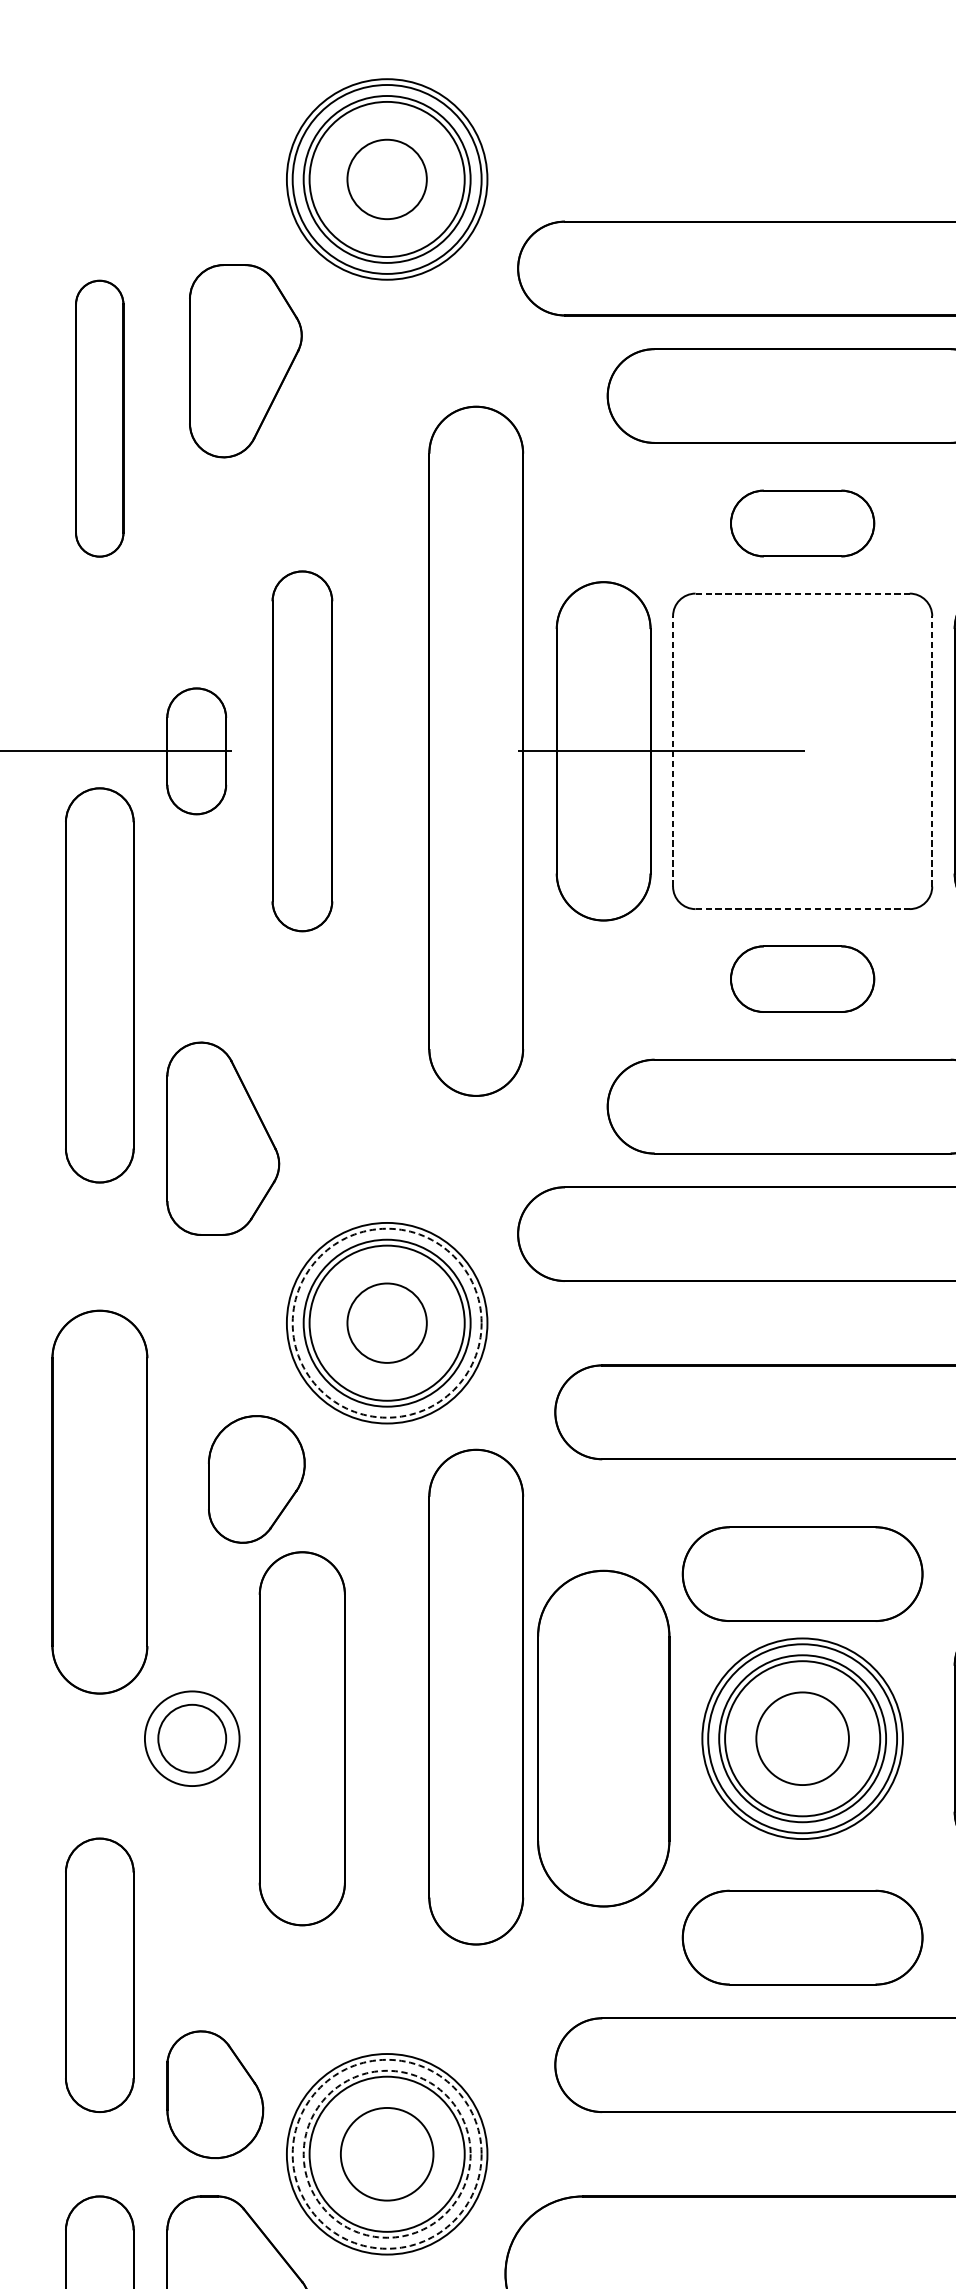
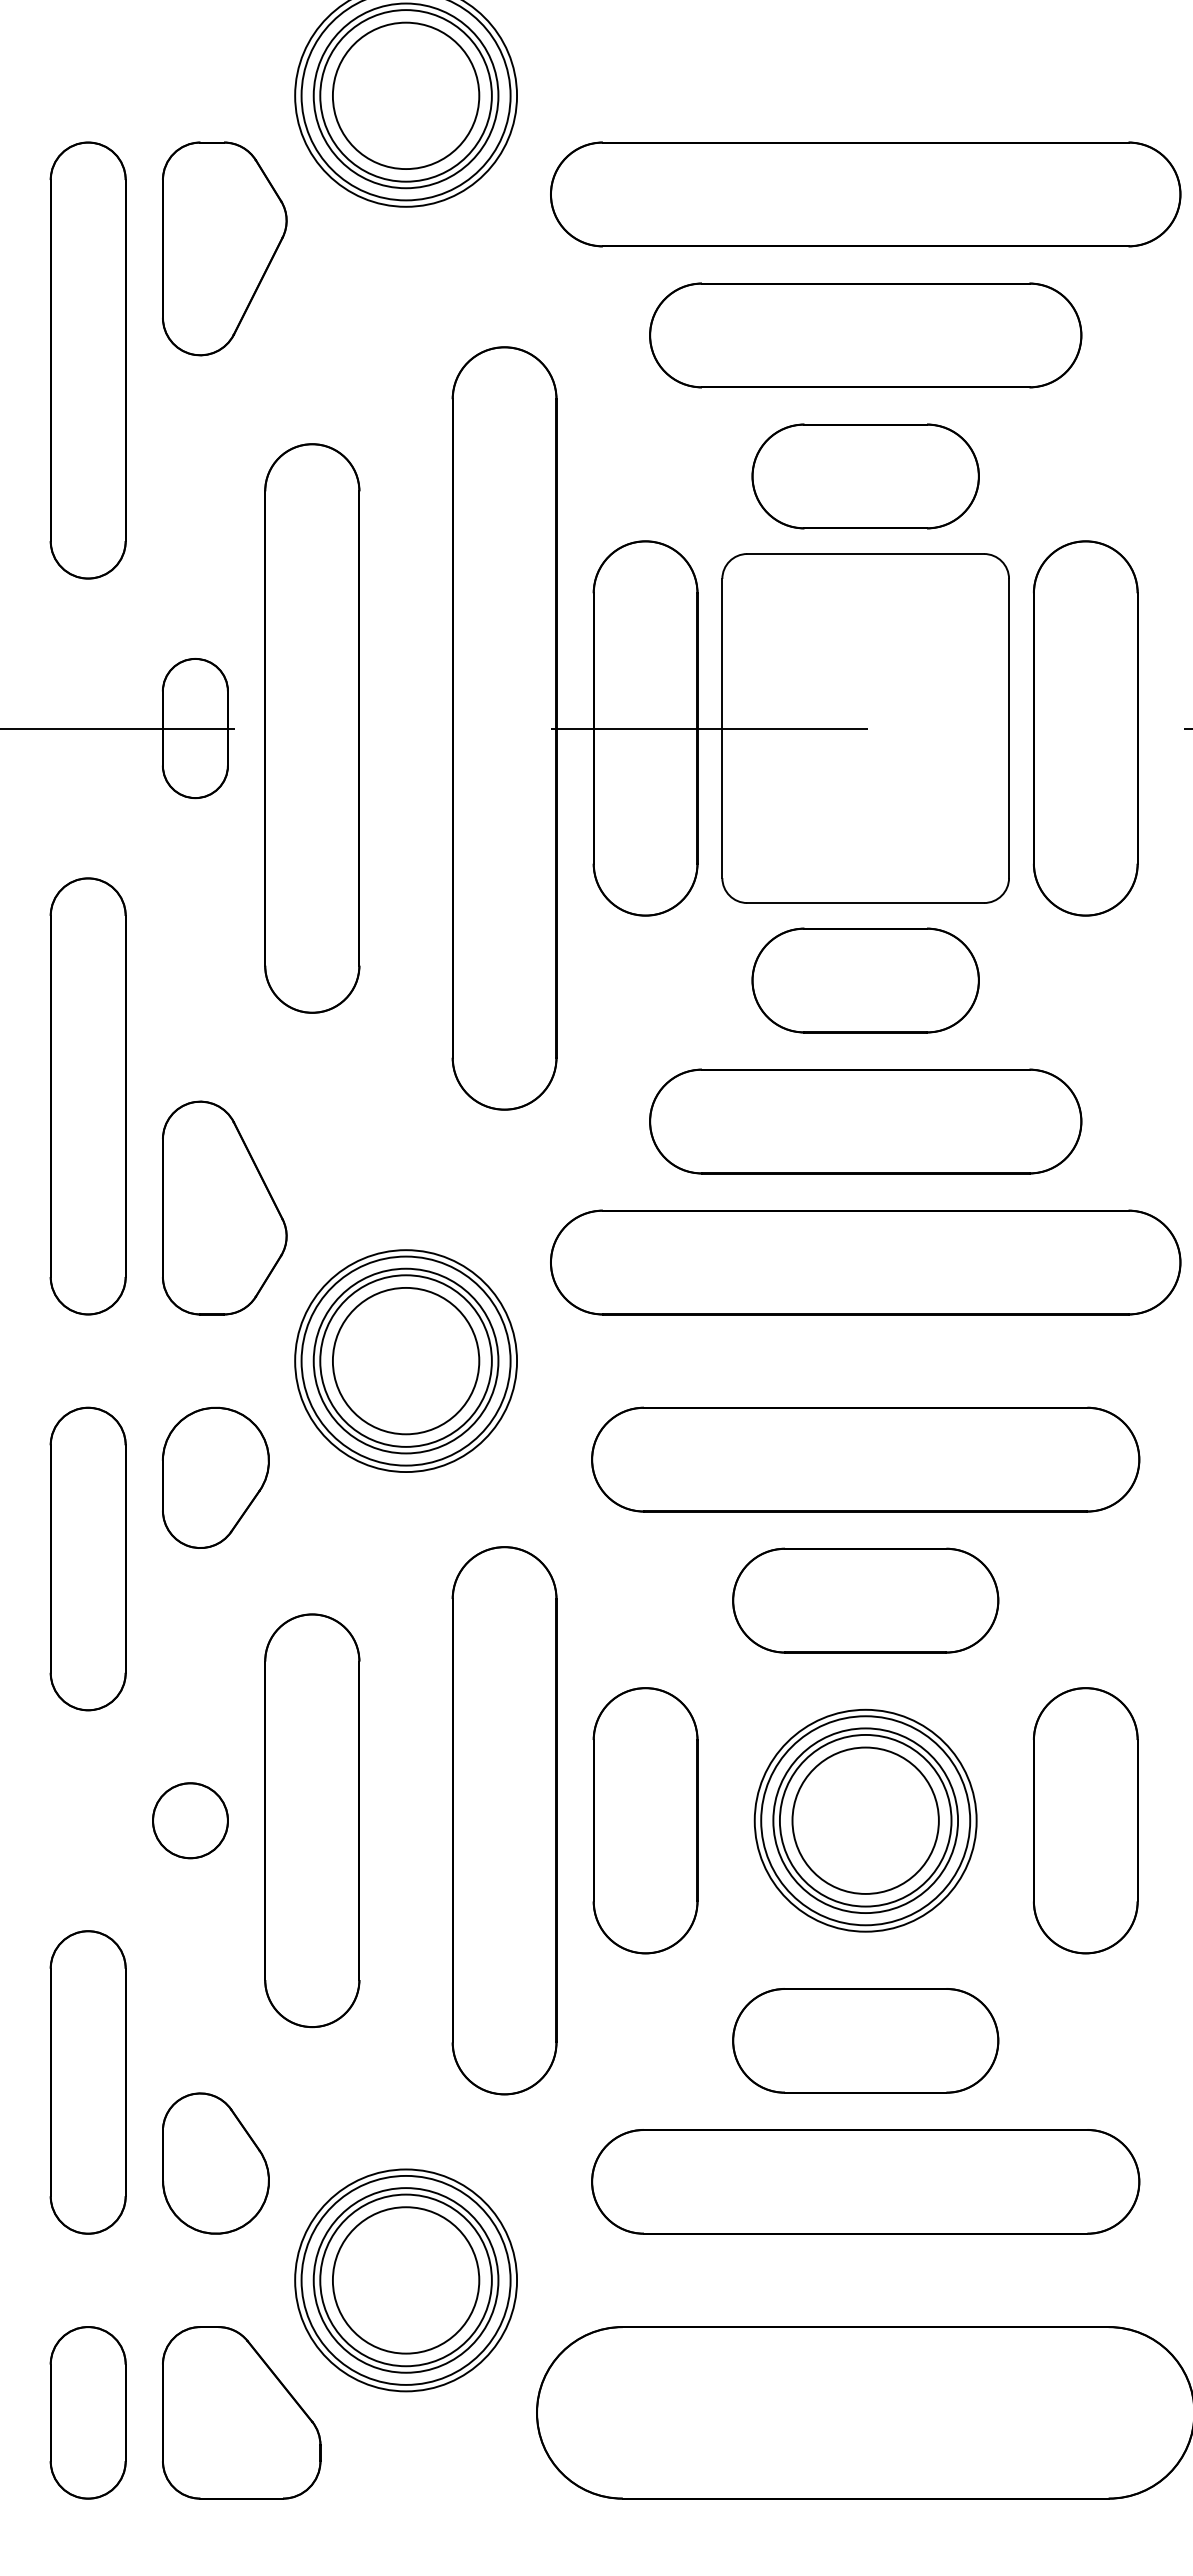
circle: (386, 179) -> (405, 95), size x1.67
part: (245, 360) -> (224, 248), moved
part: (99, 418) -> (87, 360), size x1.43
part: (802, 523) -> (865, 476), size x1.43
line: (803, 594) -> (866, 554), dashed -> solid
part: (302, 751) -> (312, 728), size x1.43
line: (673, 751) -> (722, 728), dashed -> solid
line: (932, 751) -> (1009, 728), dashed -> solid
line: (803, 909) -> (866, 903), dashed -> solid
part: (802, 979) -> (865, 980), size x1.43
part: (99, 985) -> (87, 1096), moved
part: (222, 1138) -> (224, 1207), moved
circle: (386, 1322) -> (405, 1360), dashed -> solid
circle: (386, 1322) -> (405, 1360), size x1.67
part: (256, 1479) -> (215, 1477), moved
part: (99, 1501) -> (87, 1558), size x0.71
part: (802, 1573) -> (865, 1600), moved
part: (476, 1696) -> (504, 1820), moved
circle: (192, 1738) -> (190, 1820), size x0.71
part: (603, 1738) -> (645, 1820), size x0.71
circle: (802, 1738) -> (865, 1820), size x1.43
part: (214, 2094) -> (215, 2163), moved
circle: (386, 2153) -> (405, 2279), dashed -> solid
circle: (386, 2154) -> (405, 2280), dashed -> solid
circle: (386, 2154) -> (405, 2280), size x1.43

